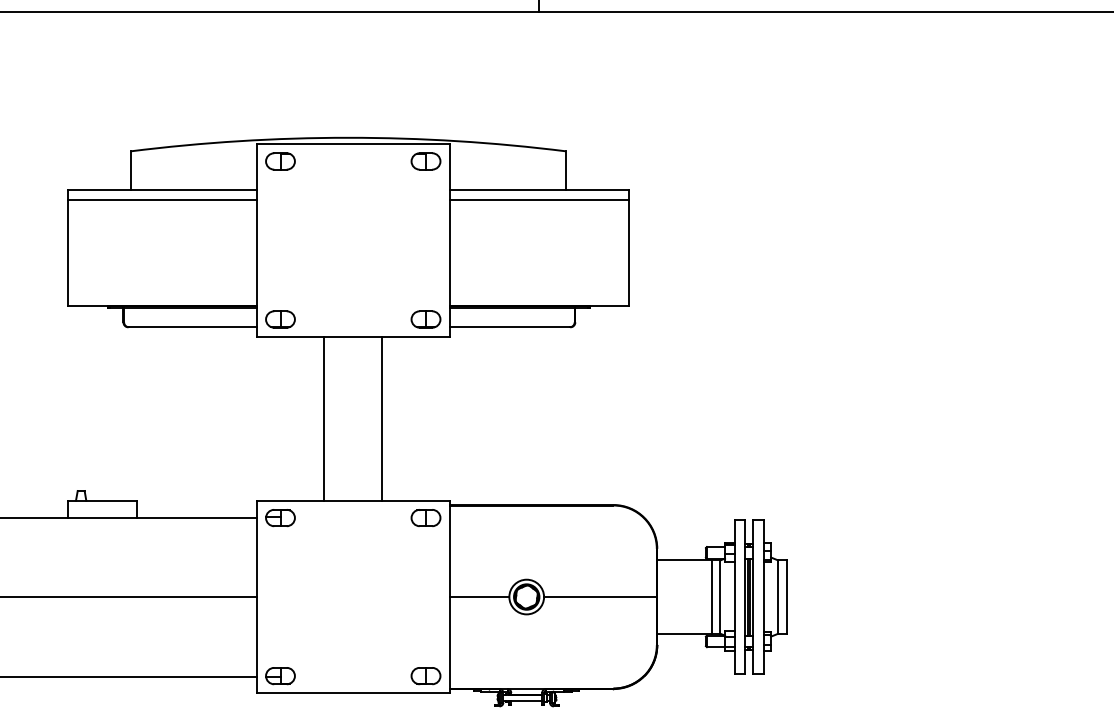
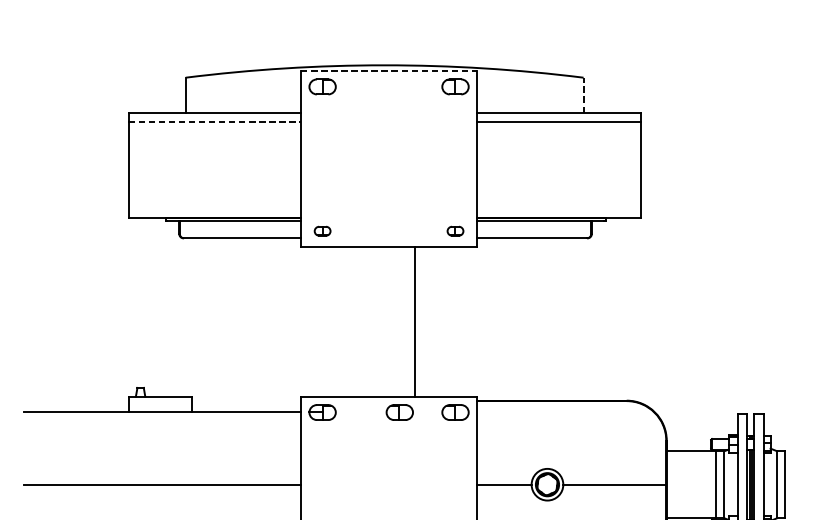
line: (353, 144) -> (389, 71), solid -> dashed
line: (566, 170) -> (583, 95), solid -> dashed
line: (162, 199) -> (214, 121), solid -> dashed
part: (280, 319) -> (322, 231), size x0.6
part: (425, 319) -> (455, 231), size x0.6
line: (324, 418) -> (362, 321), removed
part: (364, 517) -> (399, 412), added

